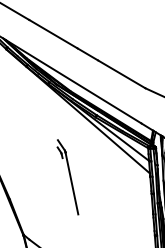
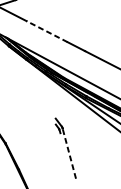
line: (53, 33) -> (47, 31), solid -> dashed
line: (71, 183) -> (68, 153), solid -> dashed

